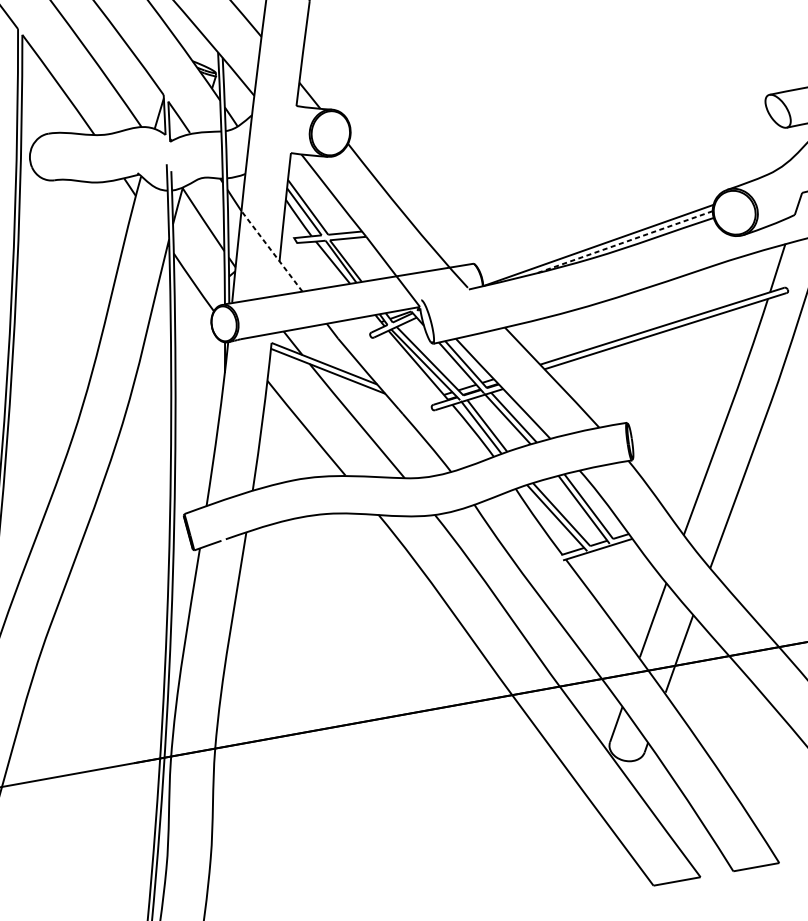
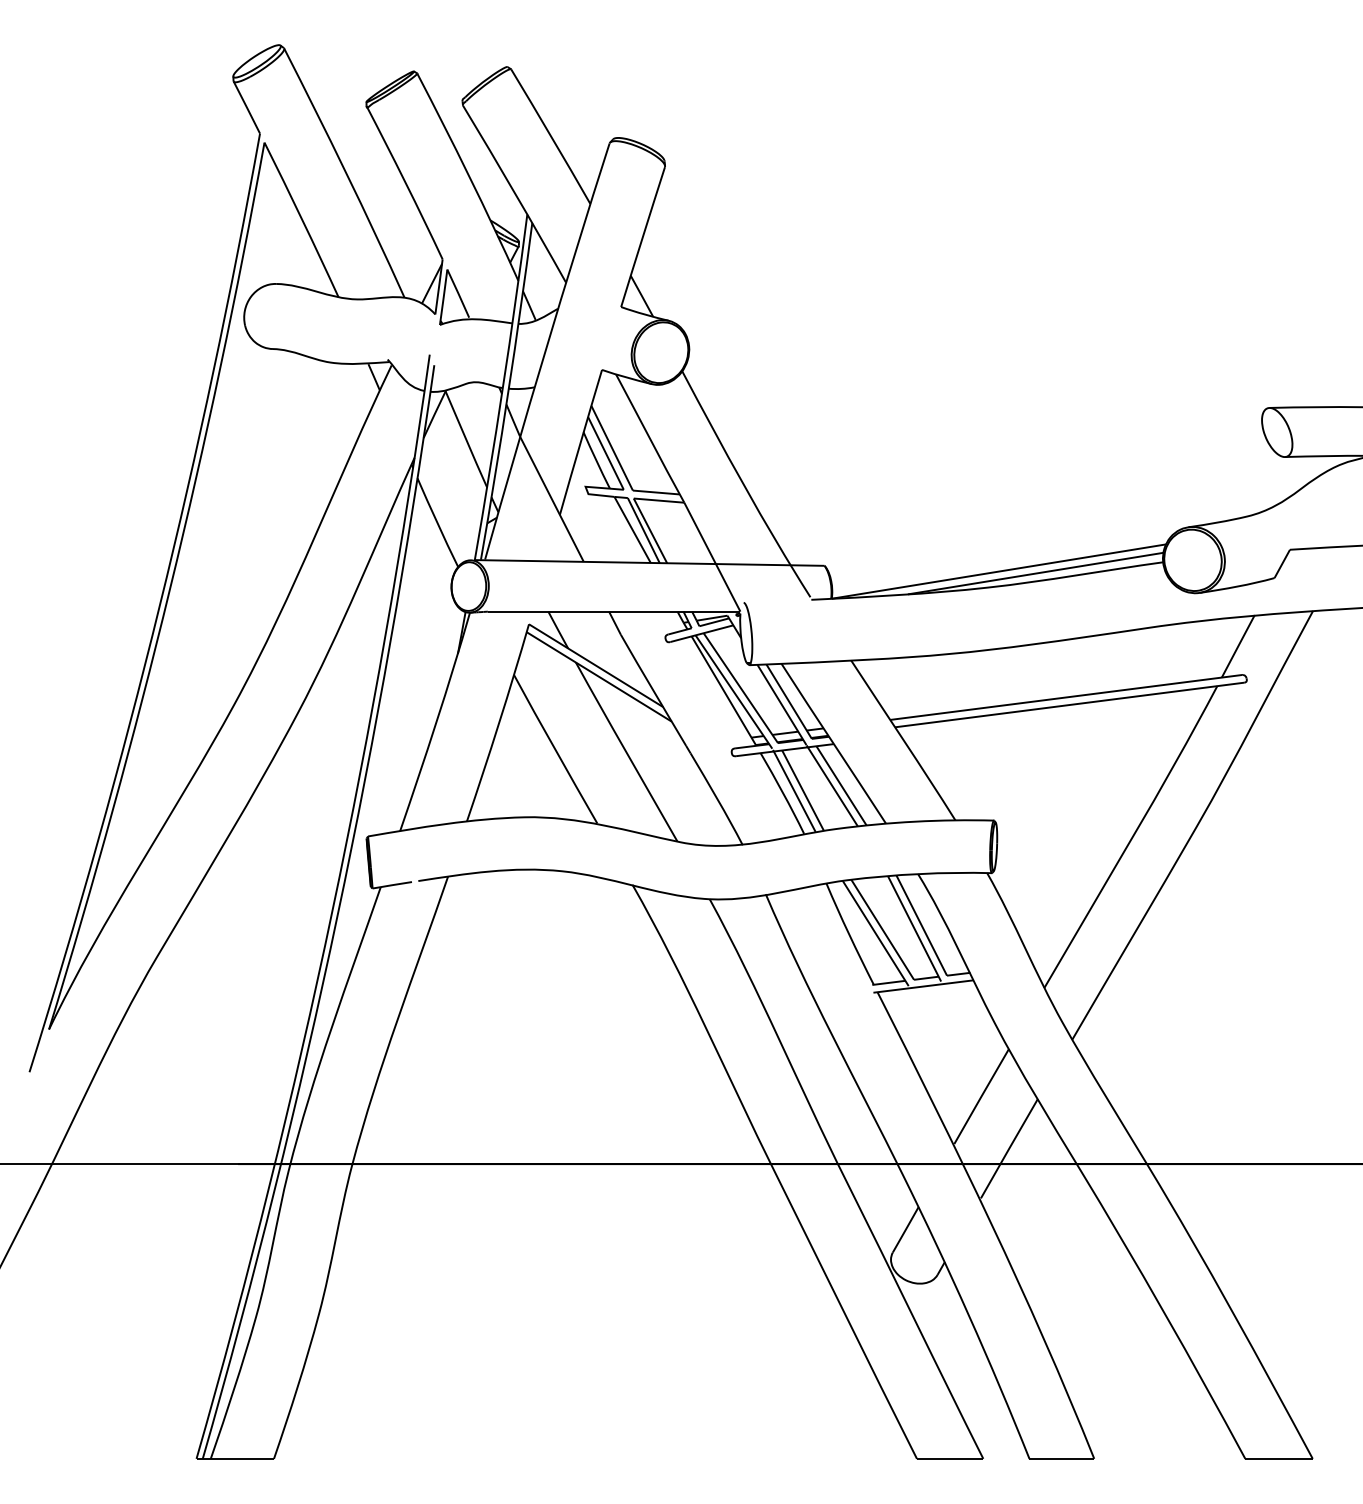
line: (624, 242) -> (1035, 573), dashed -> solid
line: (271, 250) -> (551, 498), dashed -> solid

